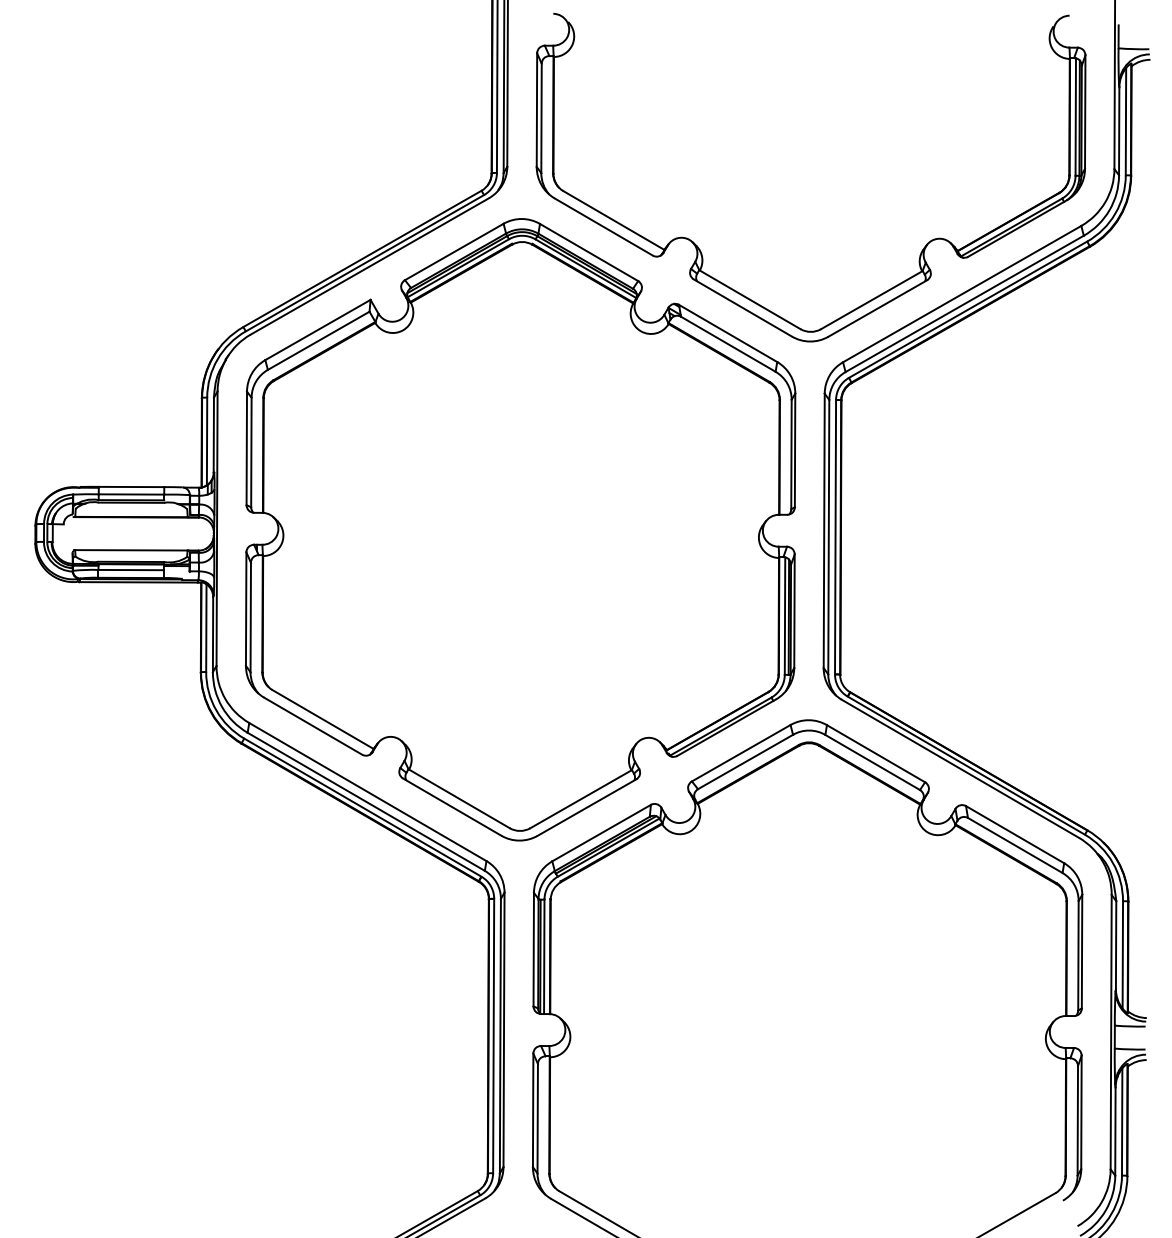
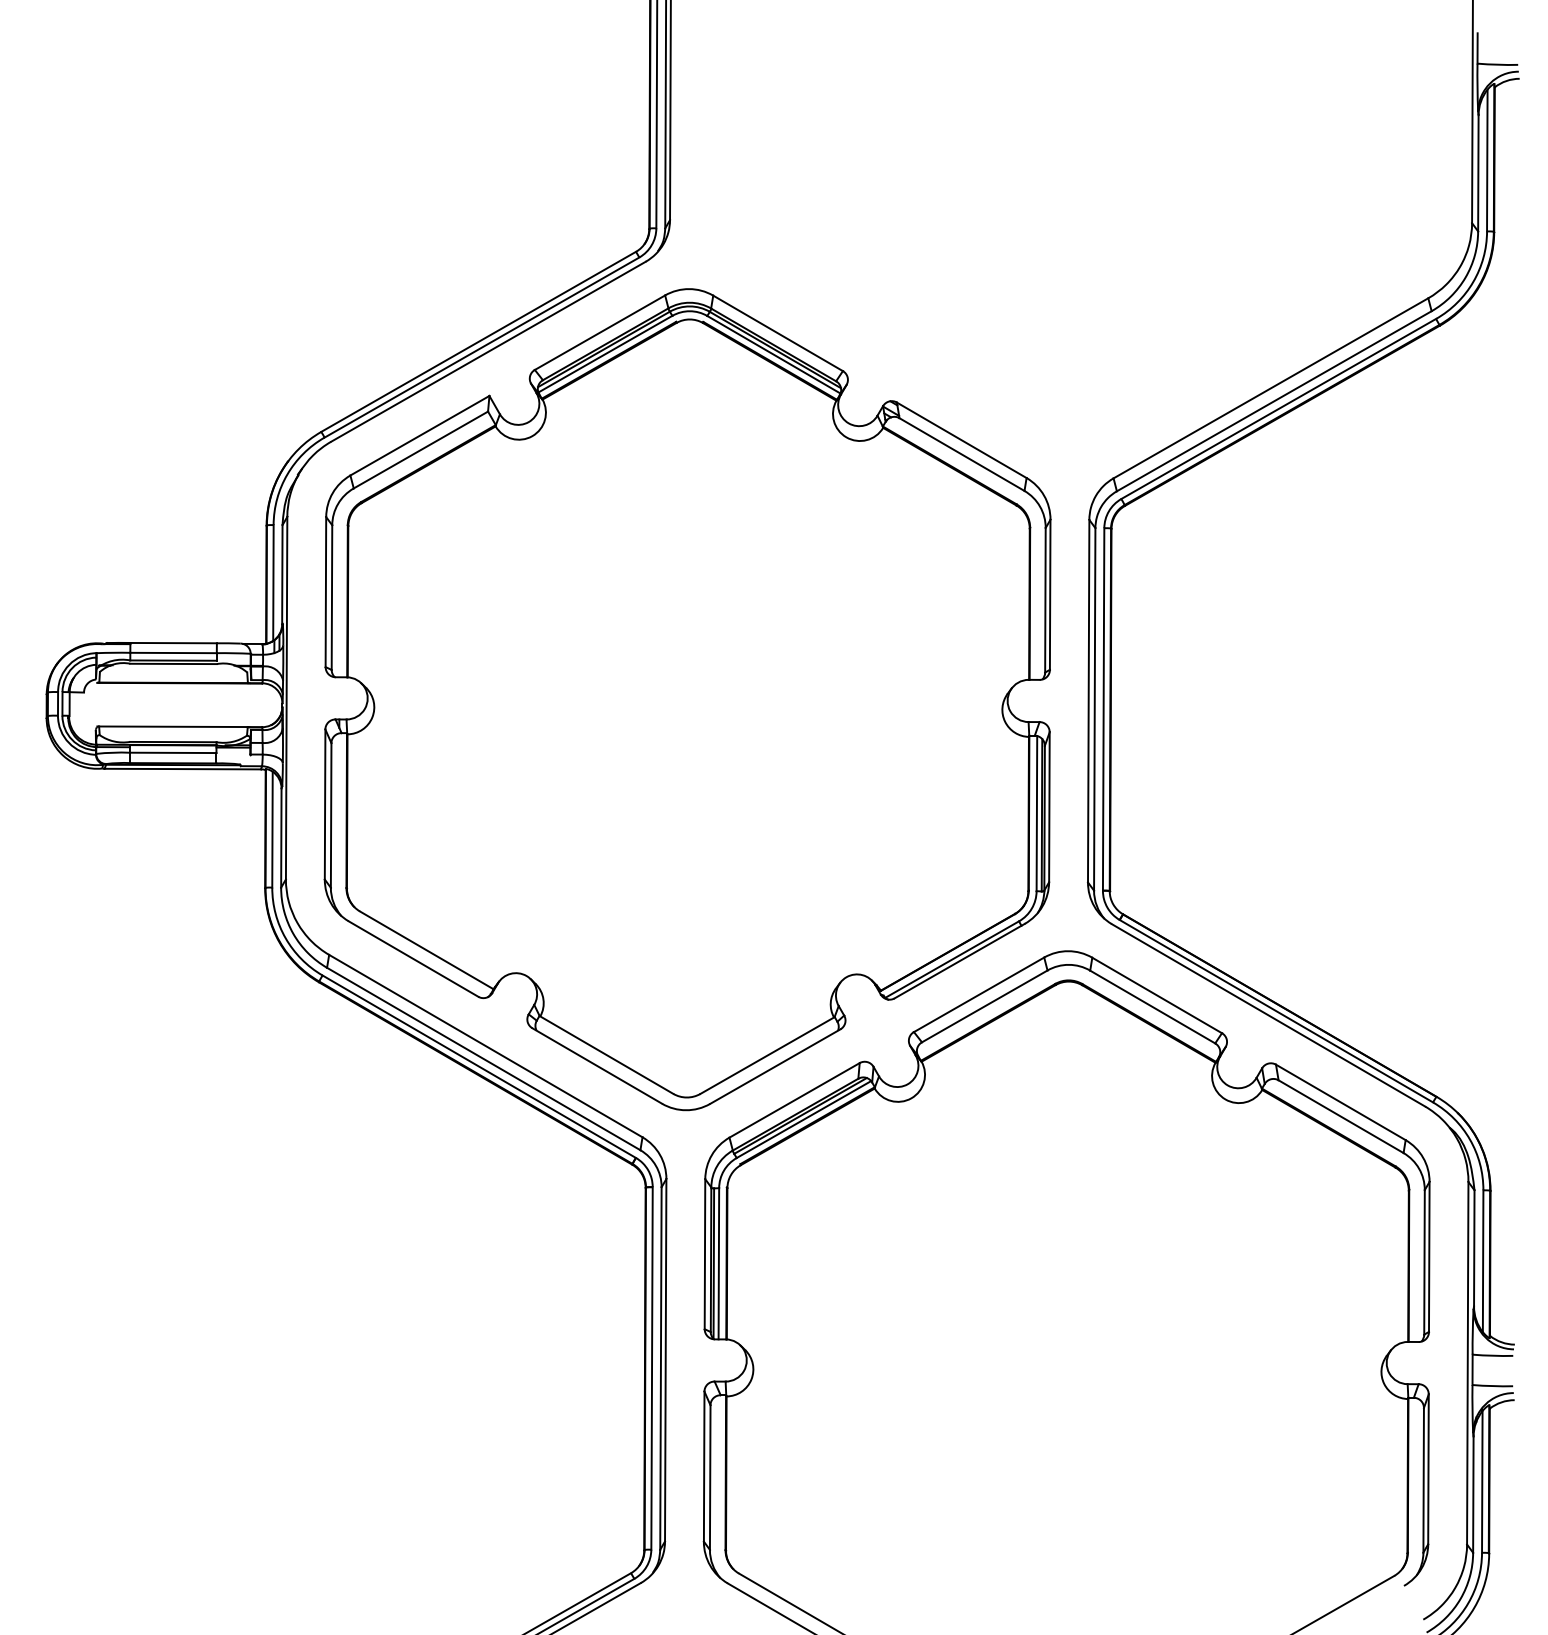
part: (699, 248) -> (924, 328), removed

